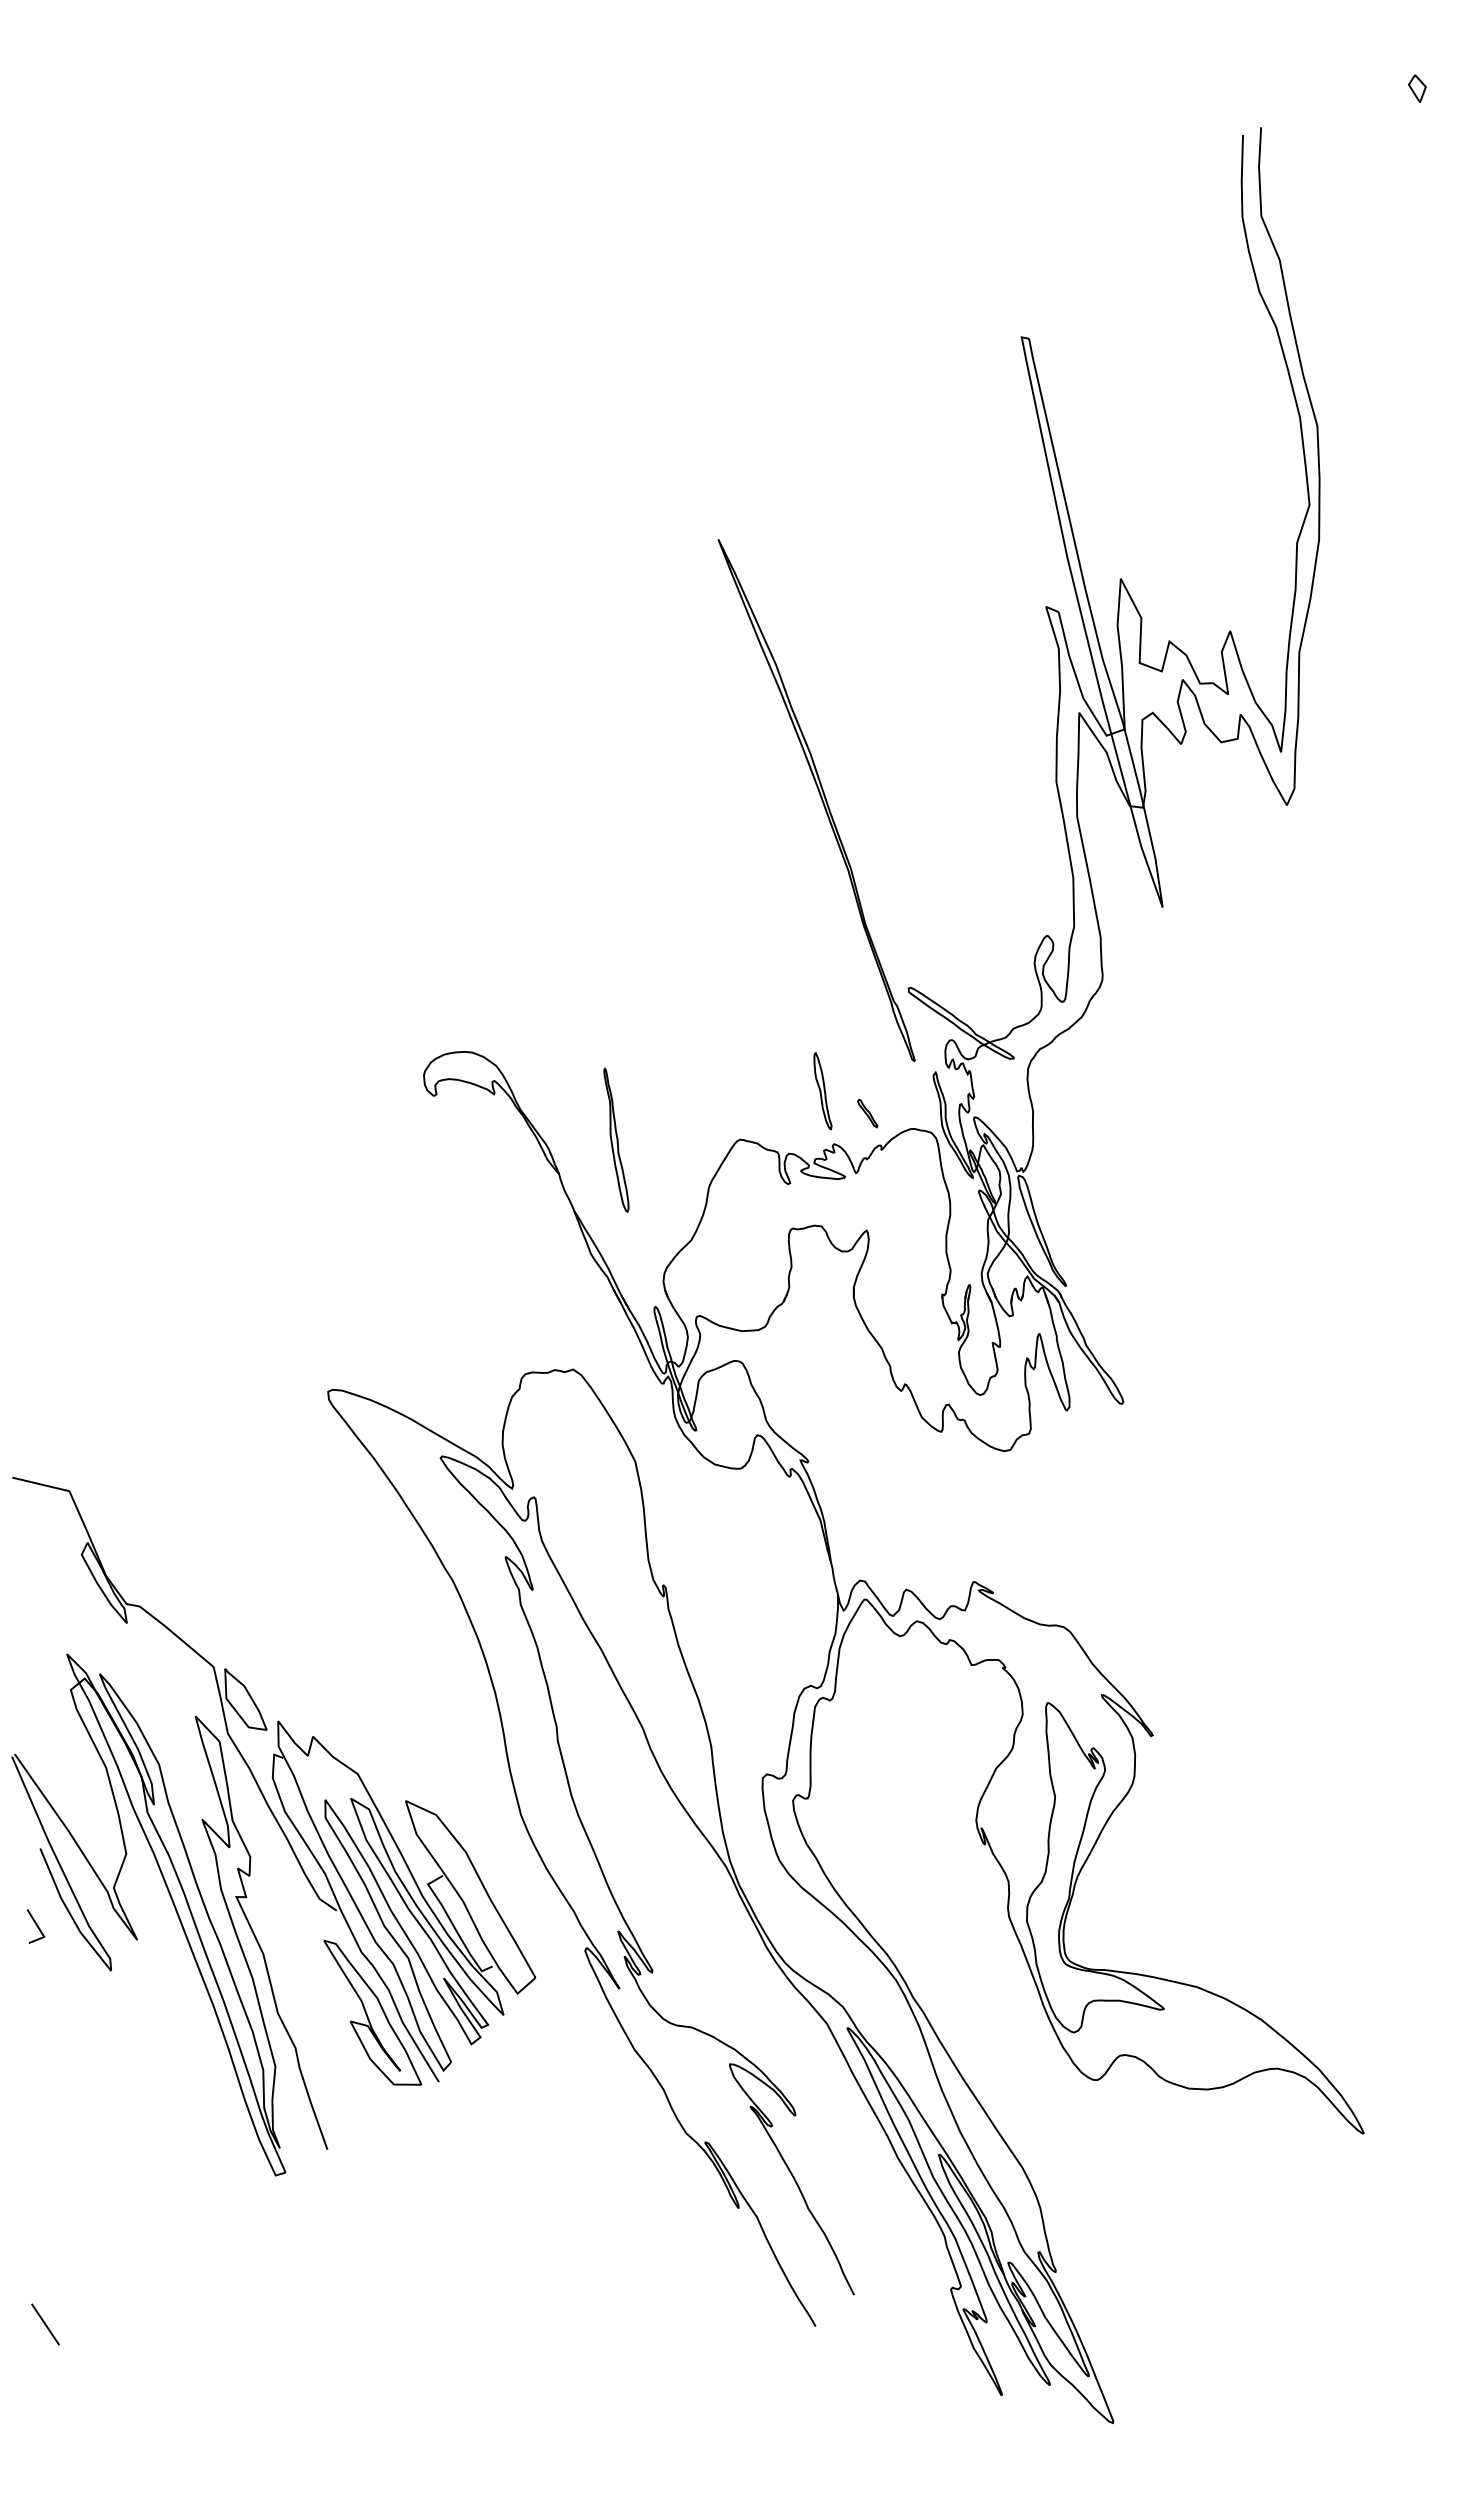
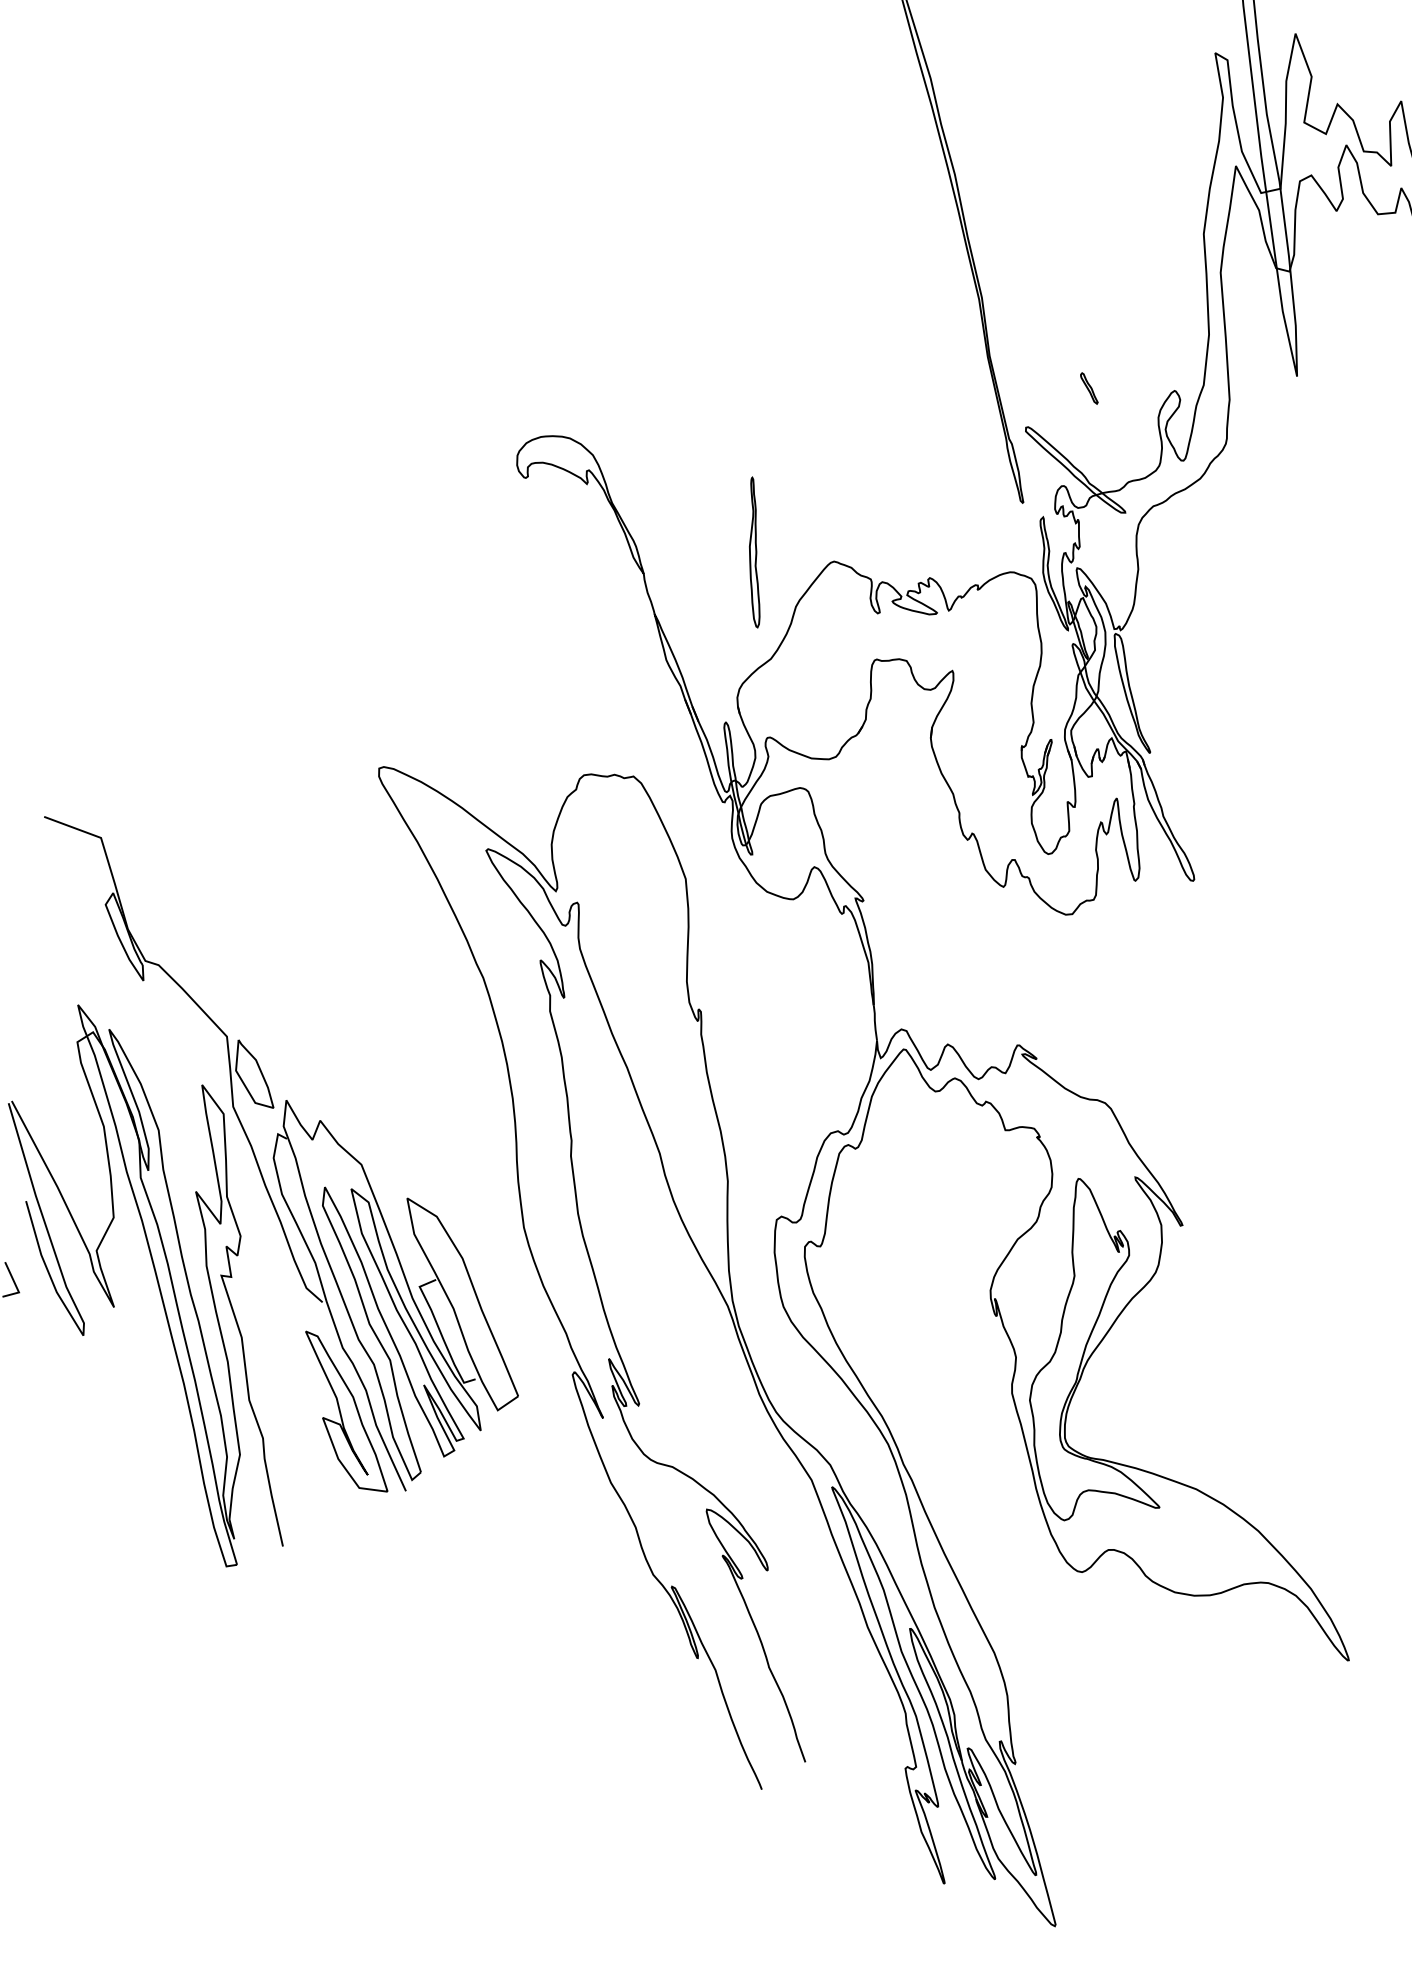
part: (822, 1091) -> (924, 522), removed
part: (867, 1113) -> (1089, 388), moved
part: (616, 1139) -> (755, 551), moved

